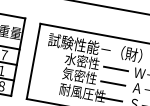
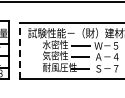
line: (34, 60) -> (20, 50), solid -> dashed

